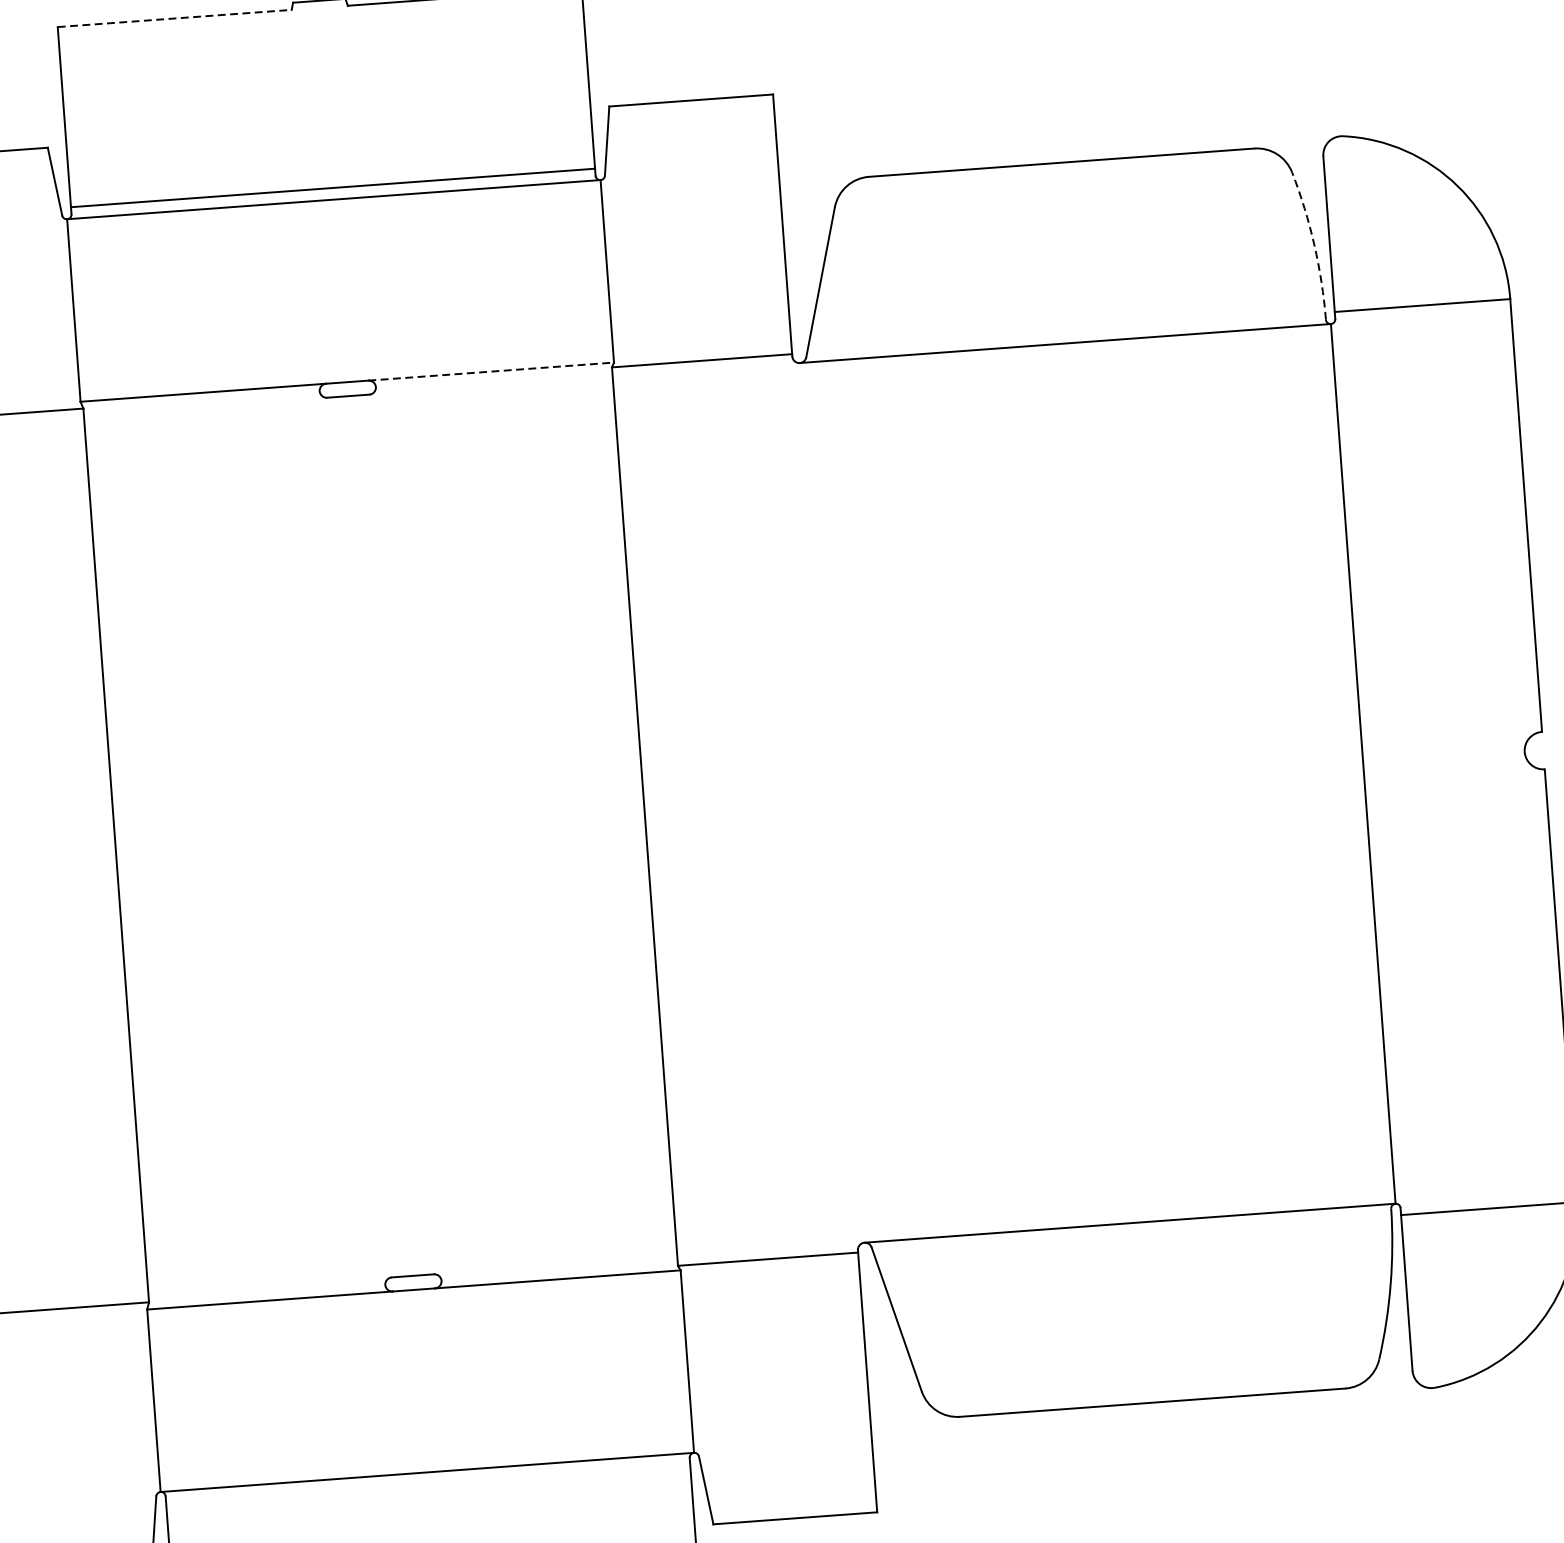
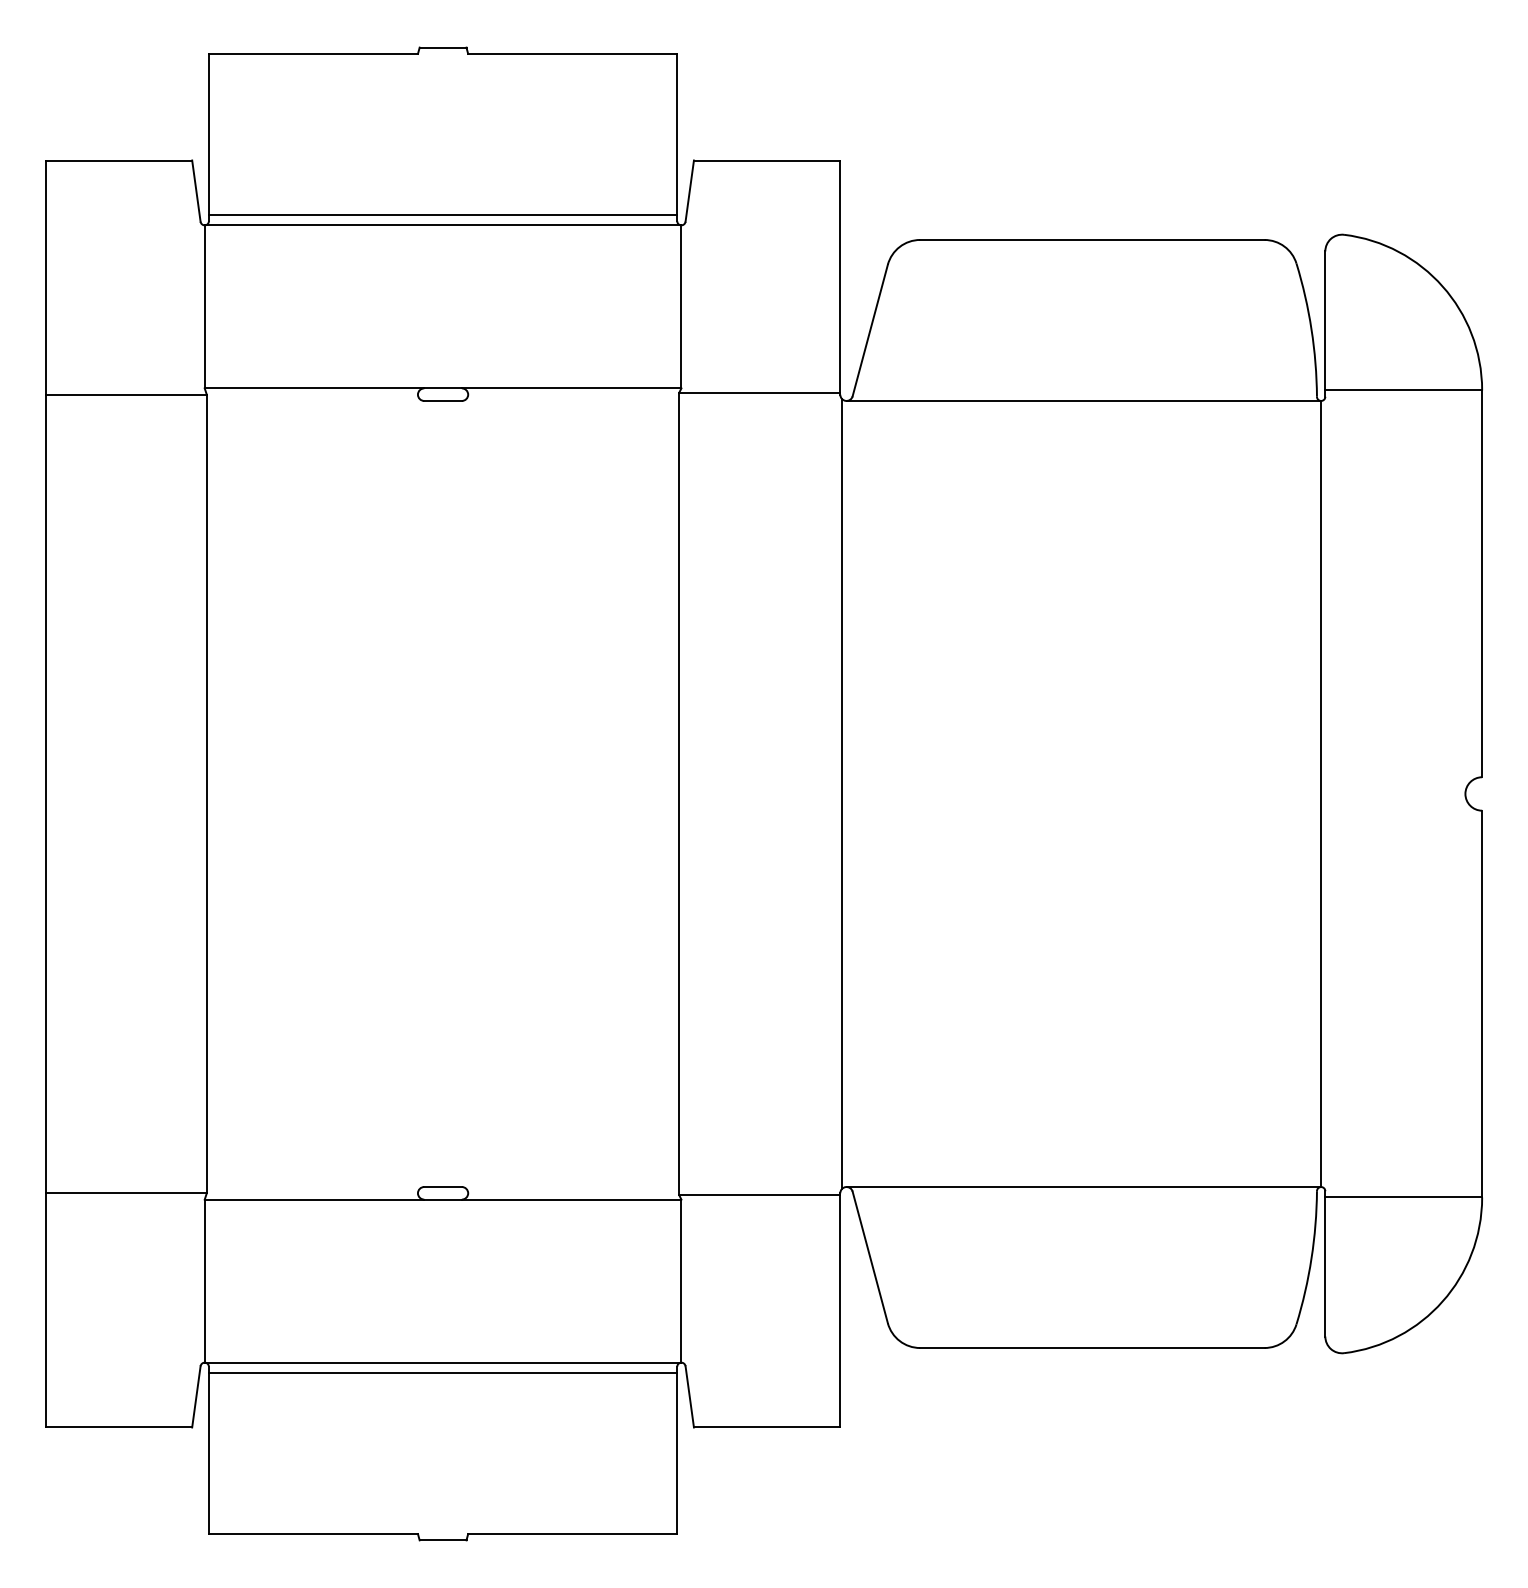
line: (174, 18) -> (313, 53), dashed -> solid
arc: (1314, 244) -> (1311, 329), dashed -> solid
line: (491, 371) -> (571, 388), dashed -> solid
line: (827, 802) -> (842, 793), added
line: (427, 1484) -> (442, 1373), added

